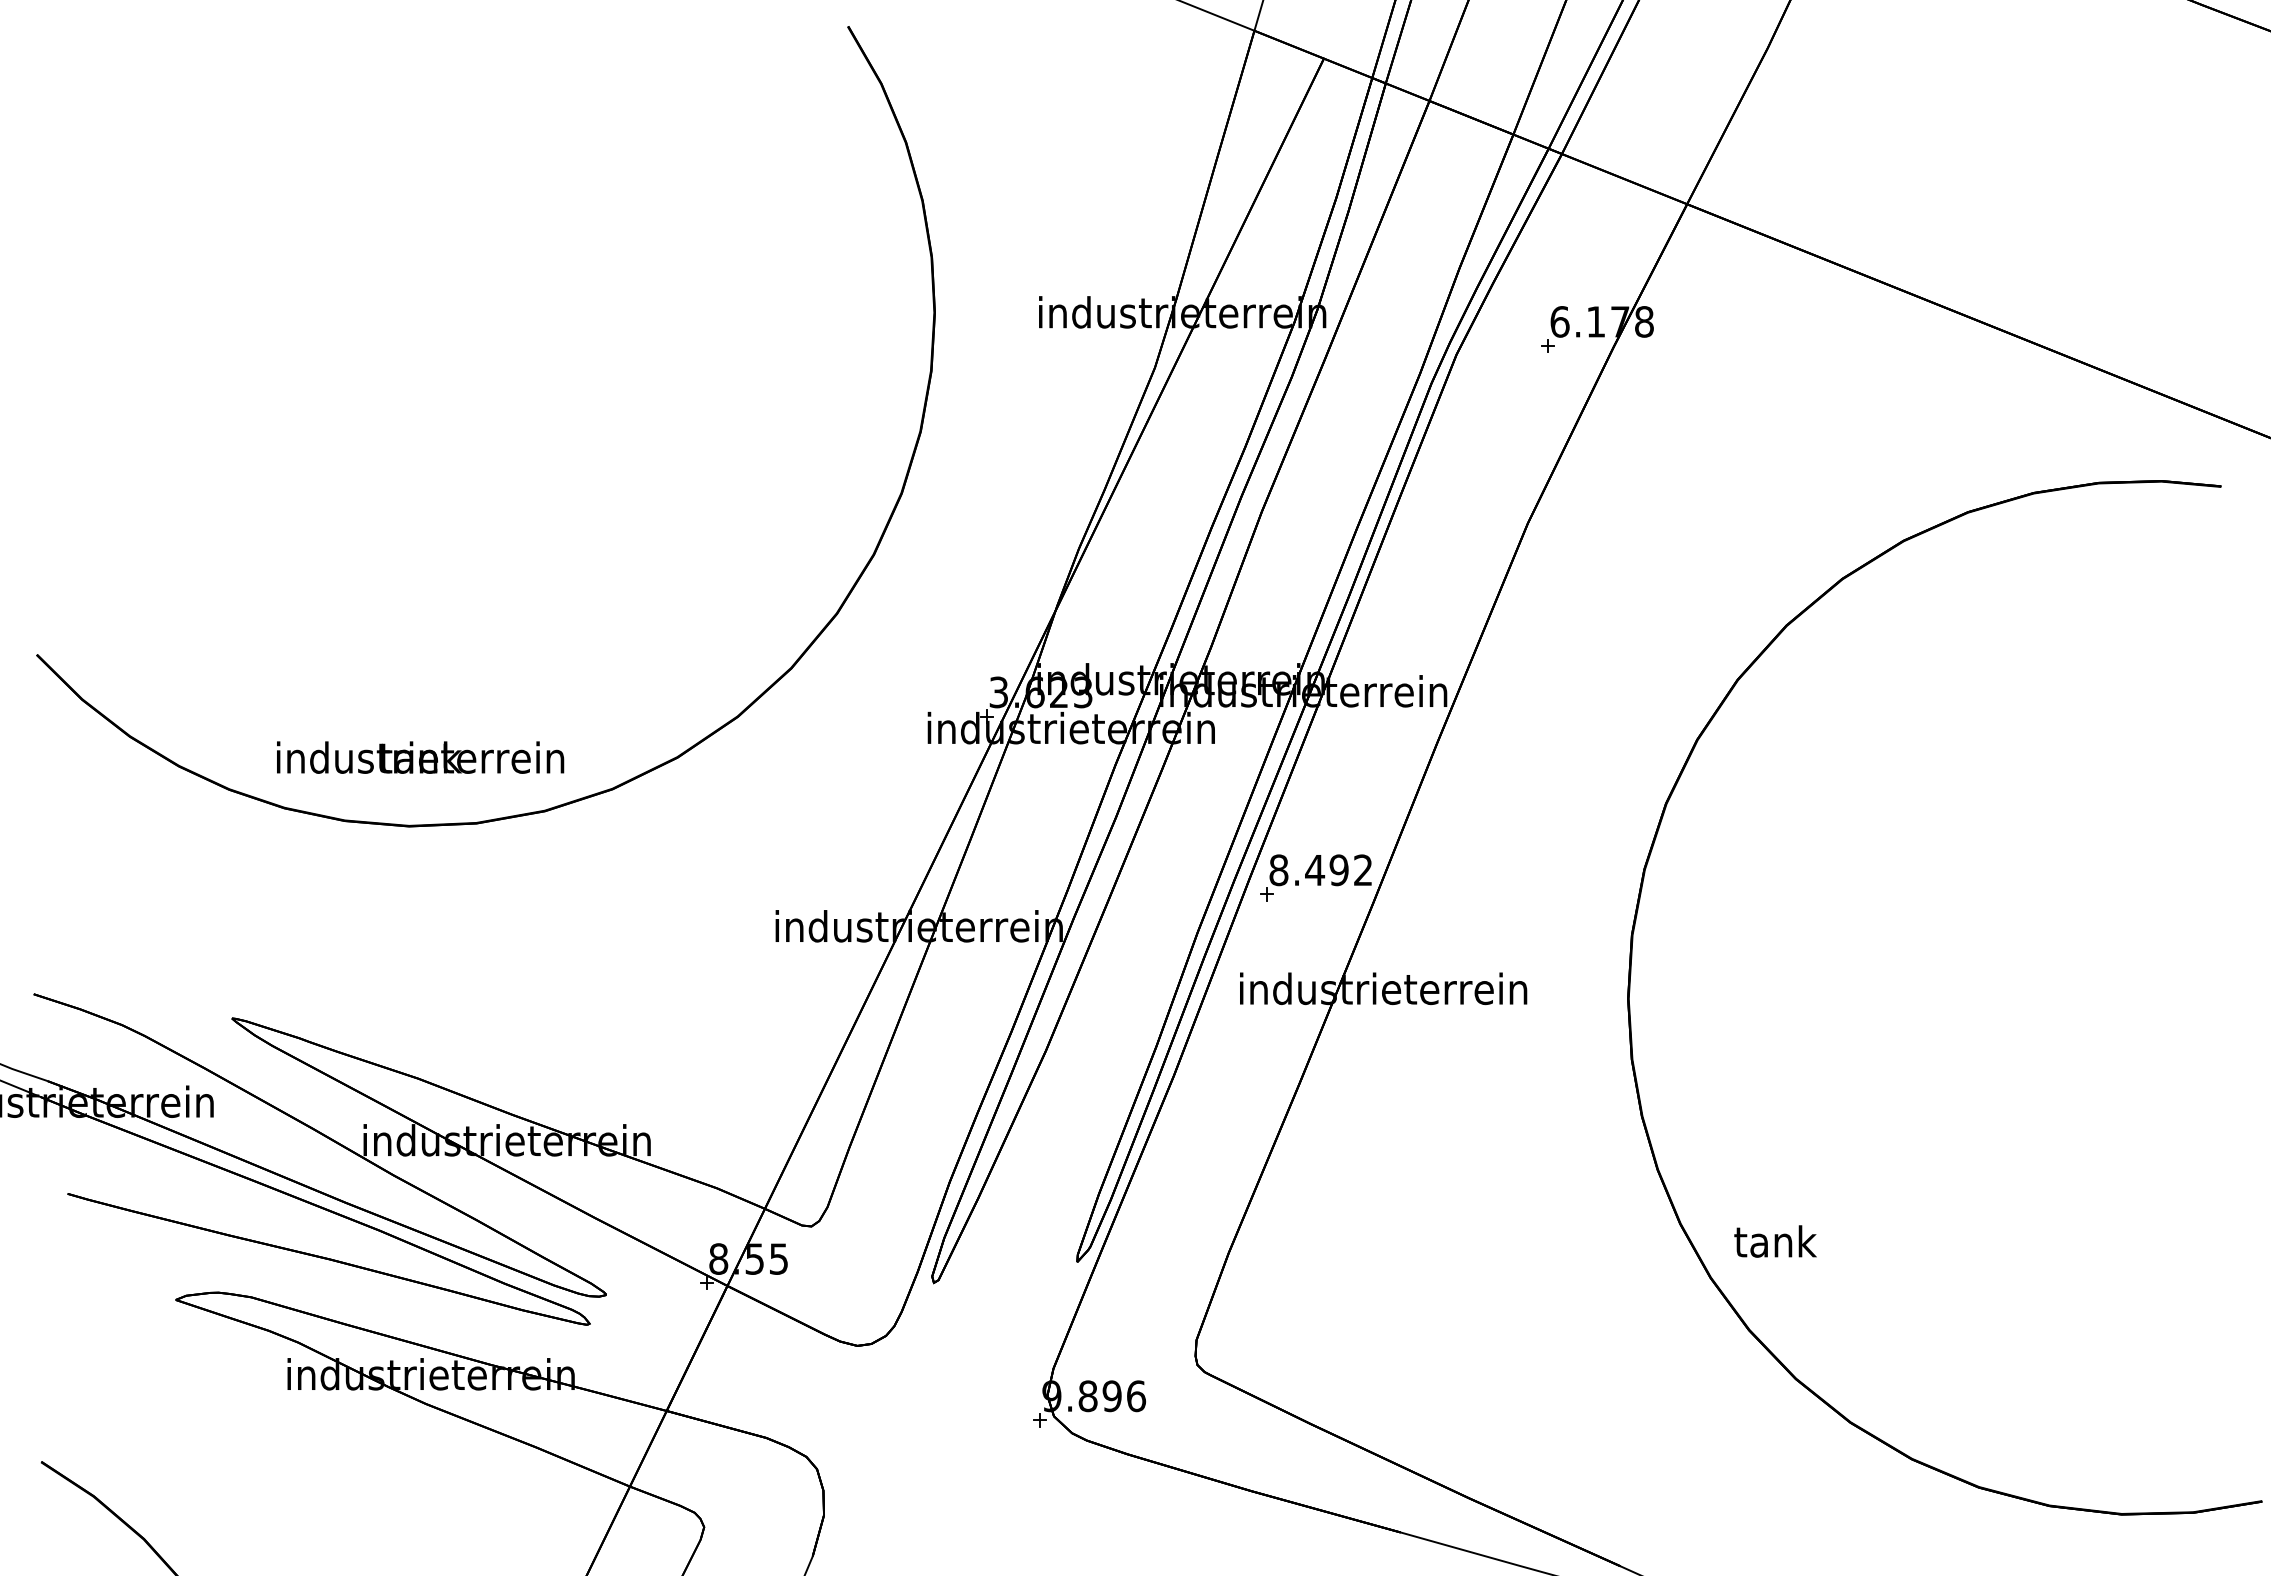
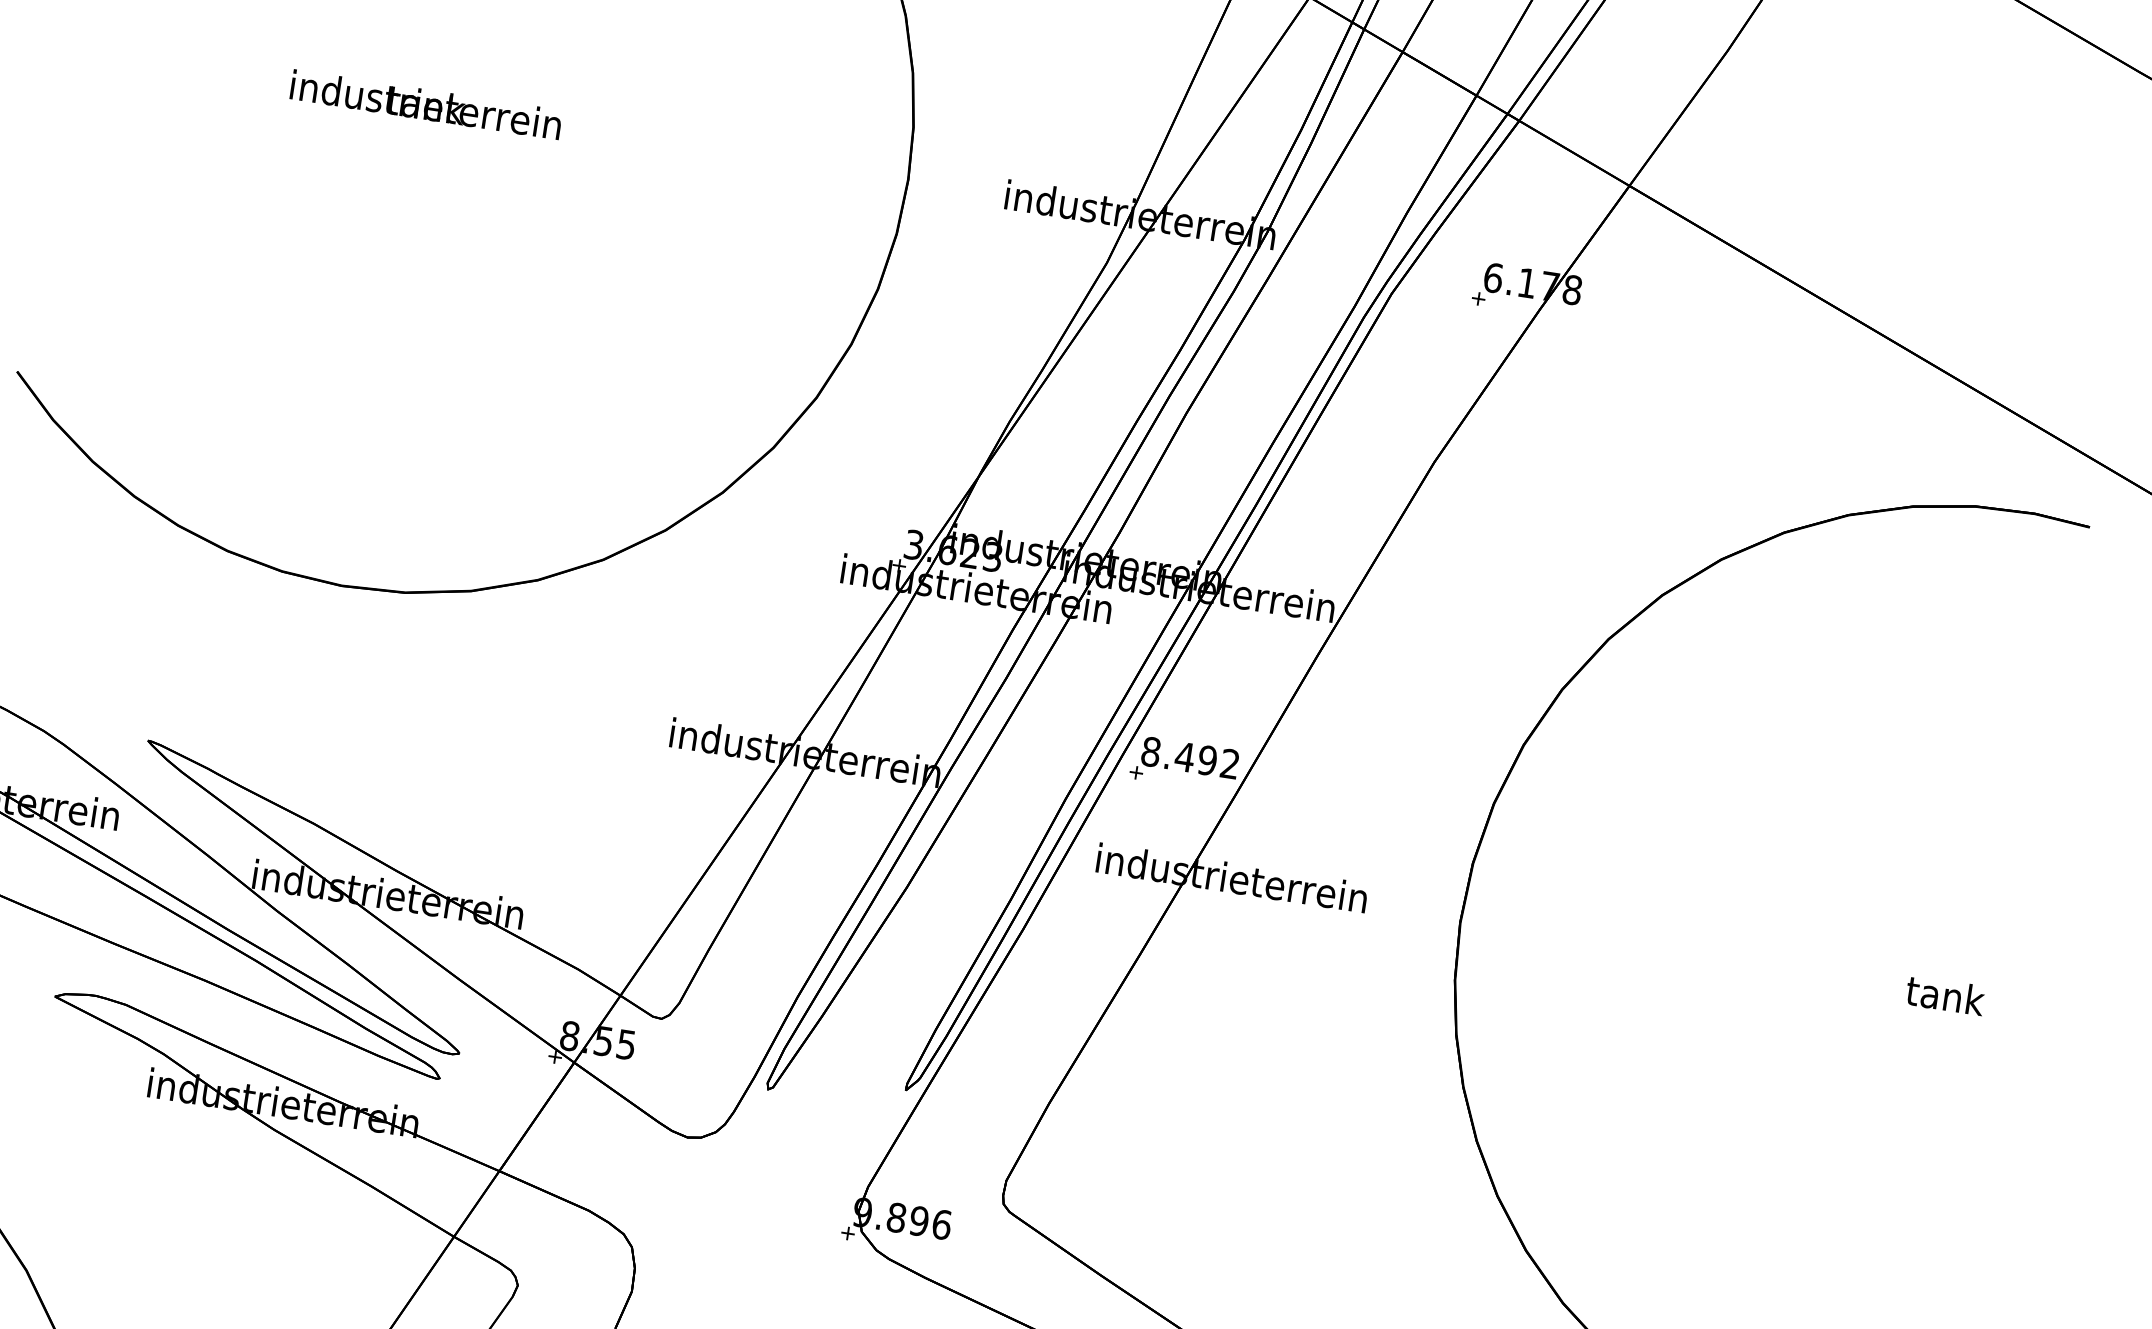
text: (420, 757) -> (426, 104), moved
text: (1775, 1241) -> (1945, 995), moved

